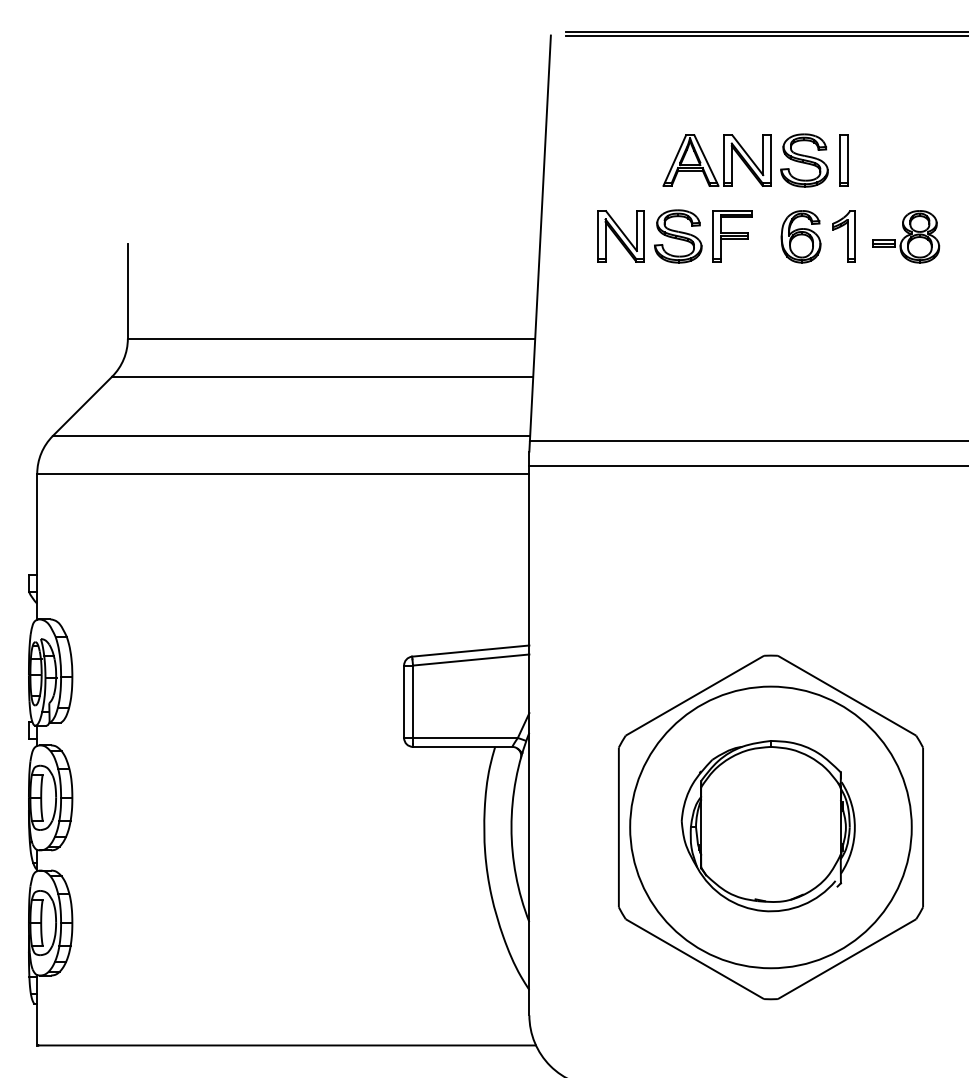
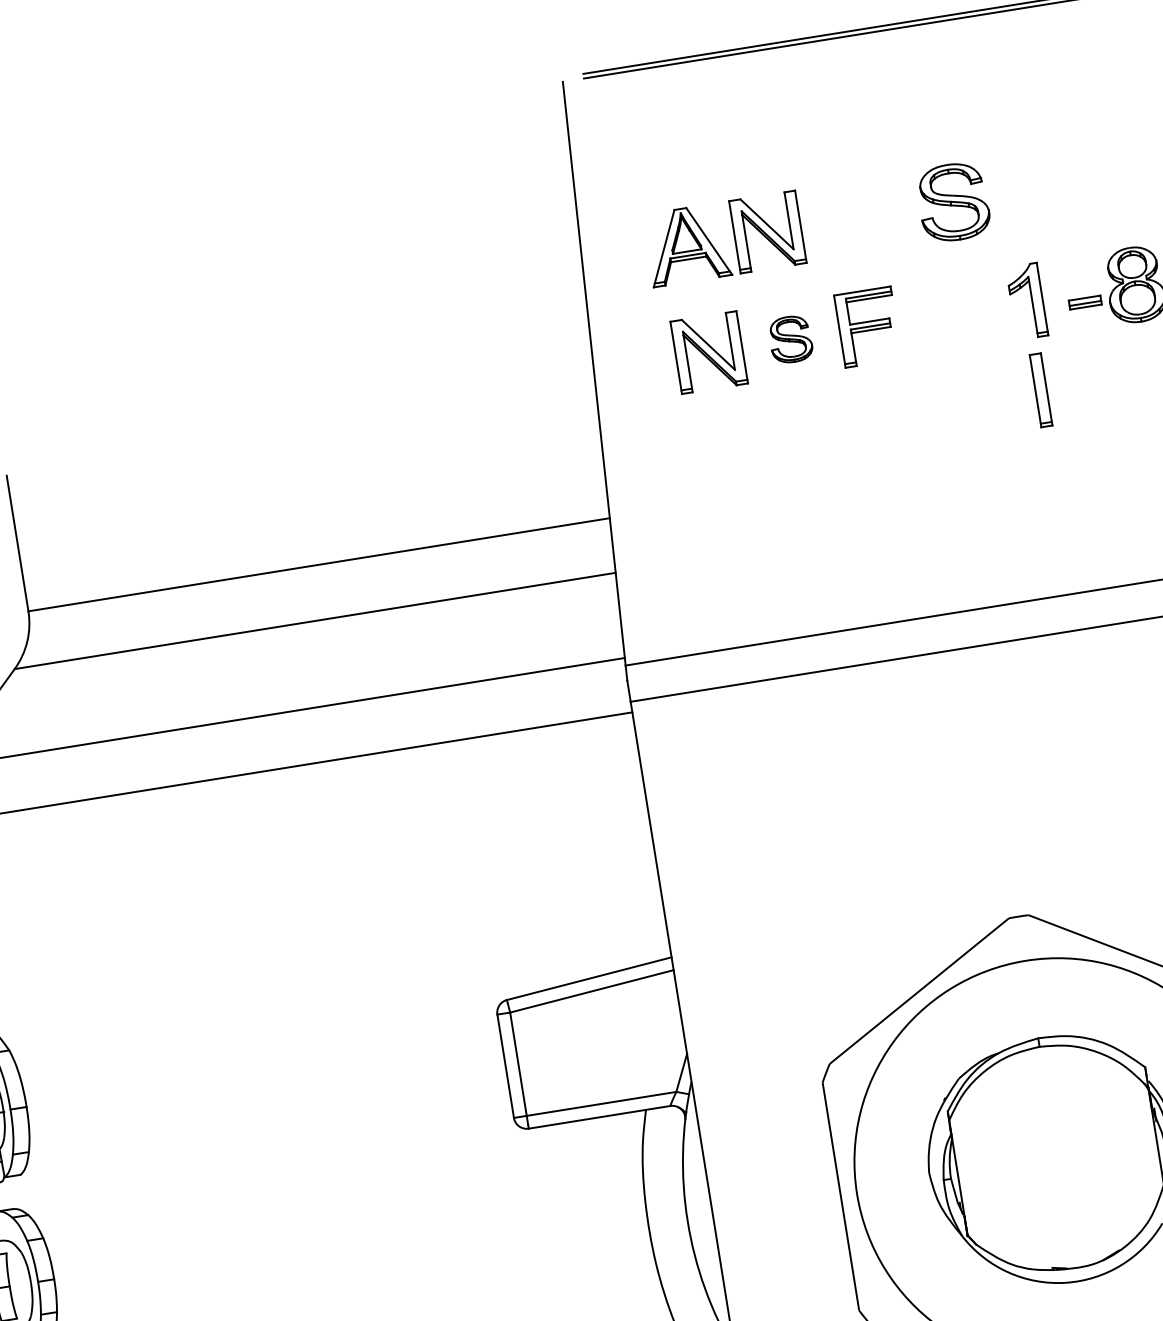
part: (723, 160) -> (733, 237), moved
part: (843, 160) -> (1040, 390), moved
part: (678, 236) -> (790, 339), size x0.6
part: (800, 236) -> (965, 311), removed

